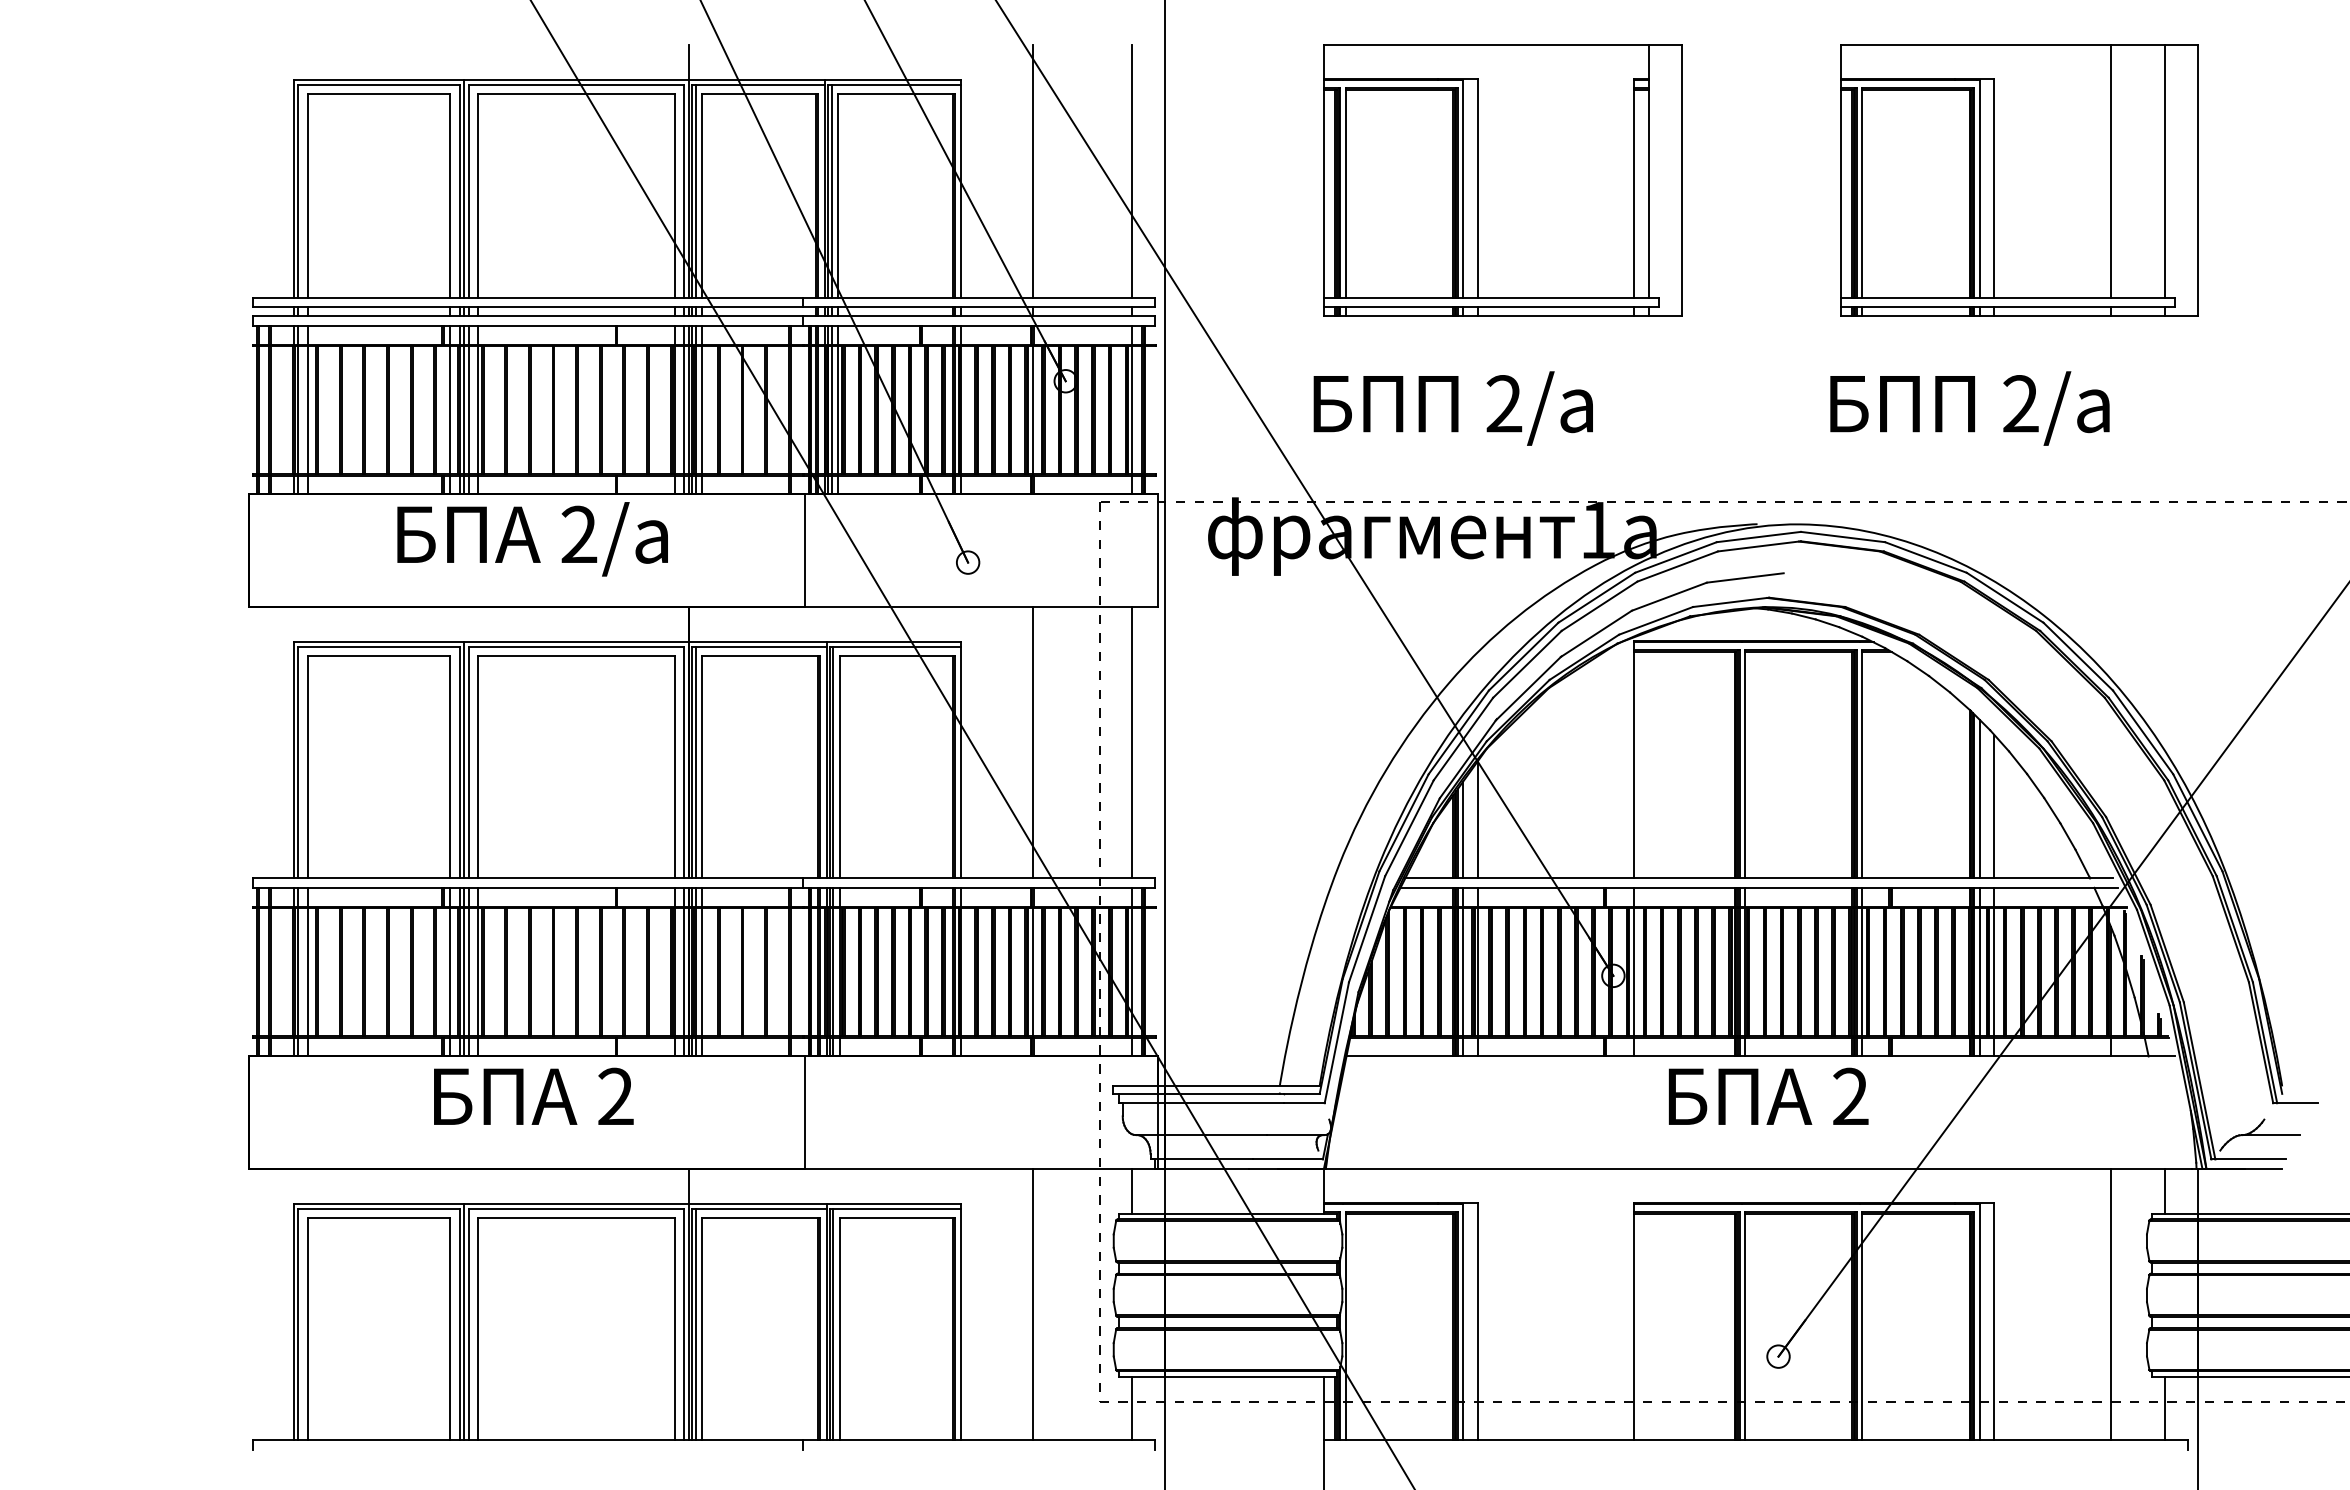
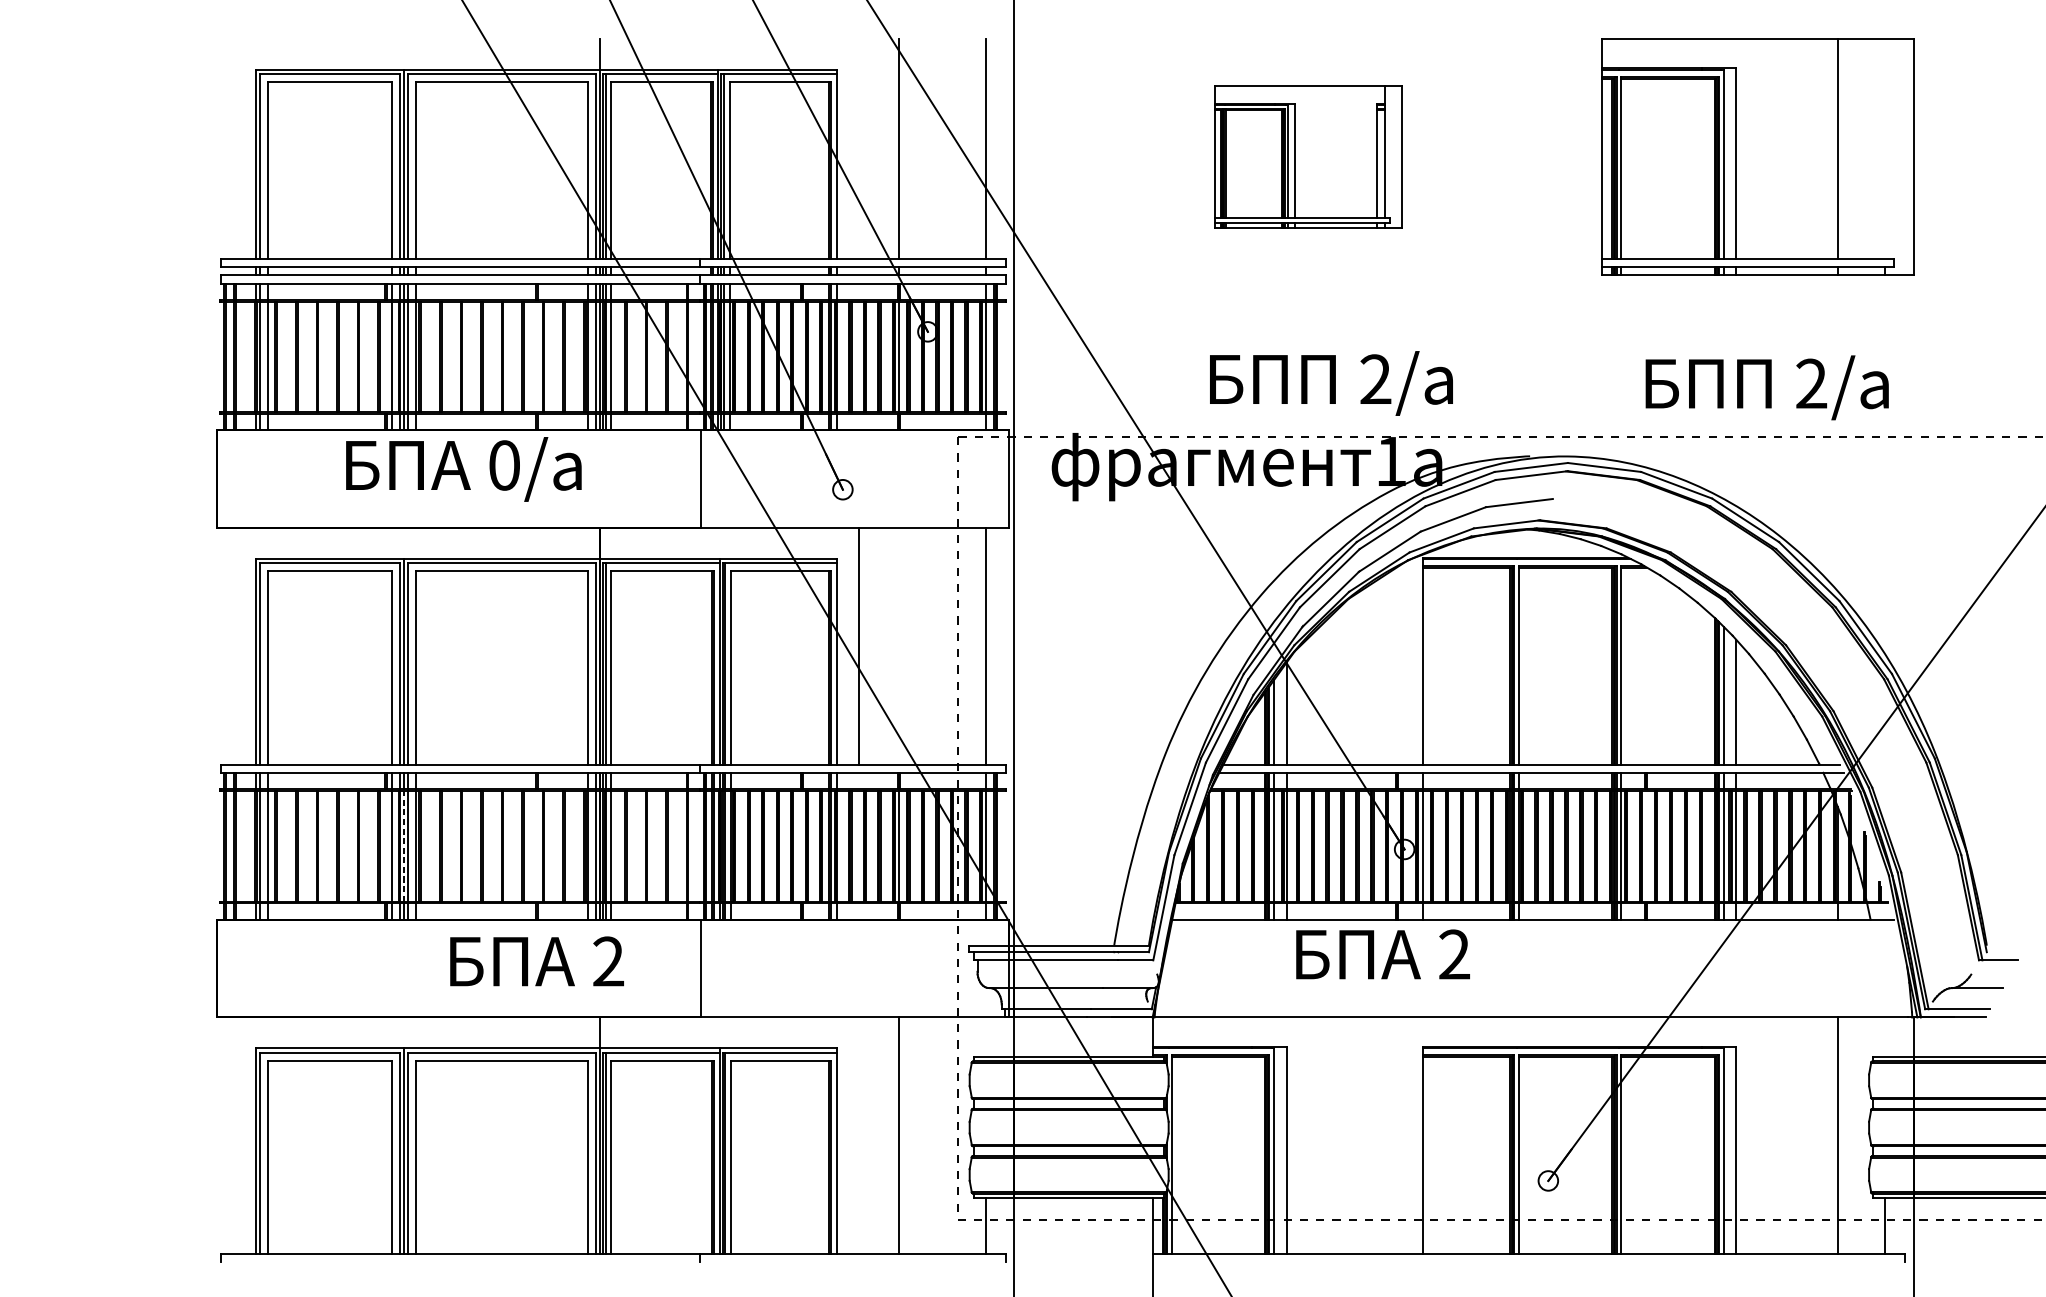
line: (2165, 170) -> (1885, 148), removed
part: (1502, 180) -> (1308, 157), size x0.6
text: (1452, 408) -> (1330, 383), moved
text: (1969, 408) -> (1766, 387), moved
text: (579, 534) -> (504, 465), 2/a -> 0/a
line: (1032, 742) -> (858, 646), moved
line: (464, 972) -> (404, 846), solid -> dashed
text: (533, 1095) -> (536, 960), moved
text: (1768, 1095) -> (1382, 953), moved
line: (1132, 1190) -> (986, 1036), removed
line: (2165, 1190) -> (1885, 1036), removed

